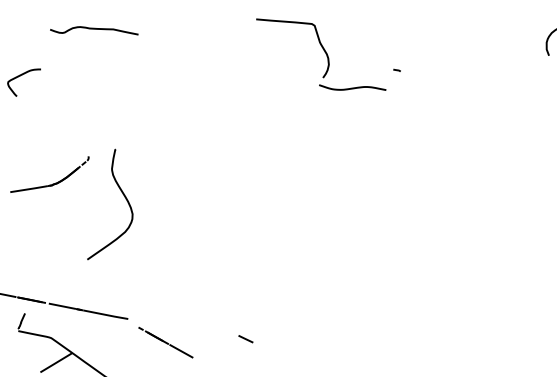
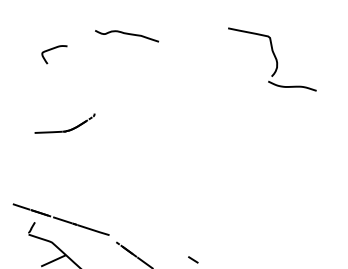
curve: (94, 29) -> (127, 34), moved
curve: (396, 69) -> (325, 76), removed
curve: (122, 194) -> (115, 144), removed

